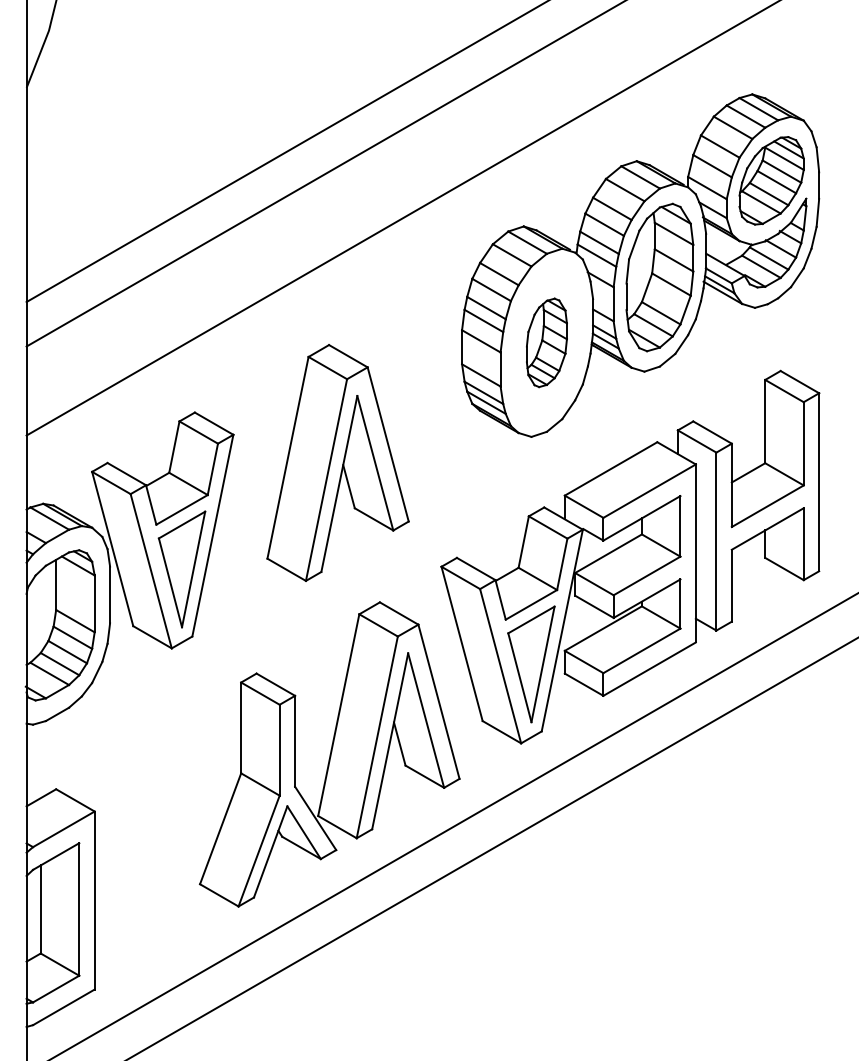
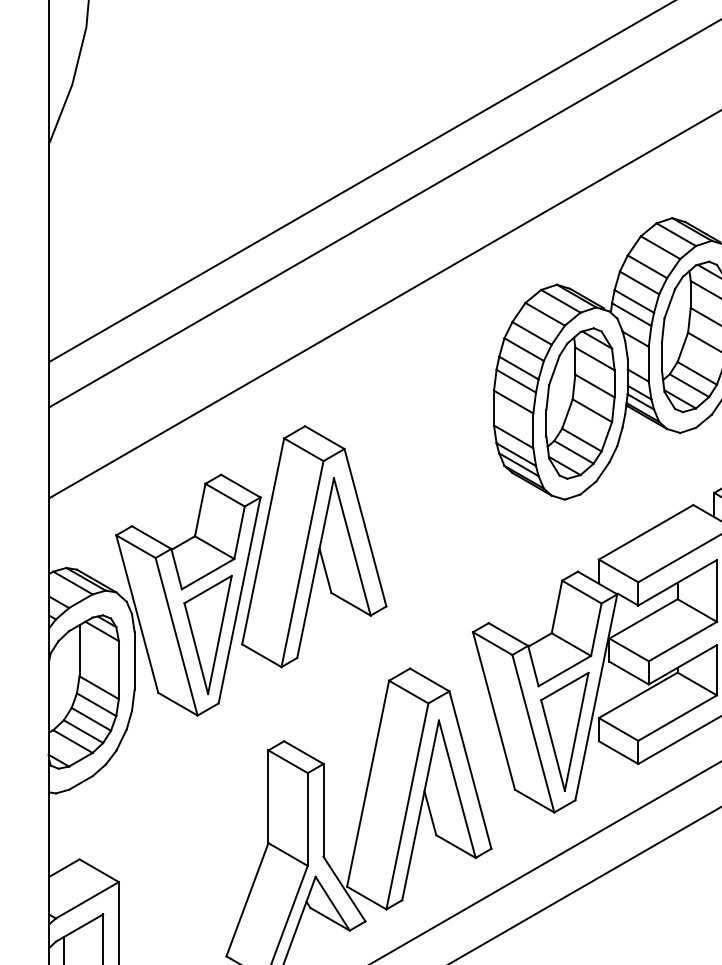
part: (546, 342) -> (580, 403), size x1.67
part: (337, 462) -> (313, 546), moved

